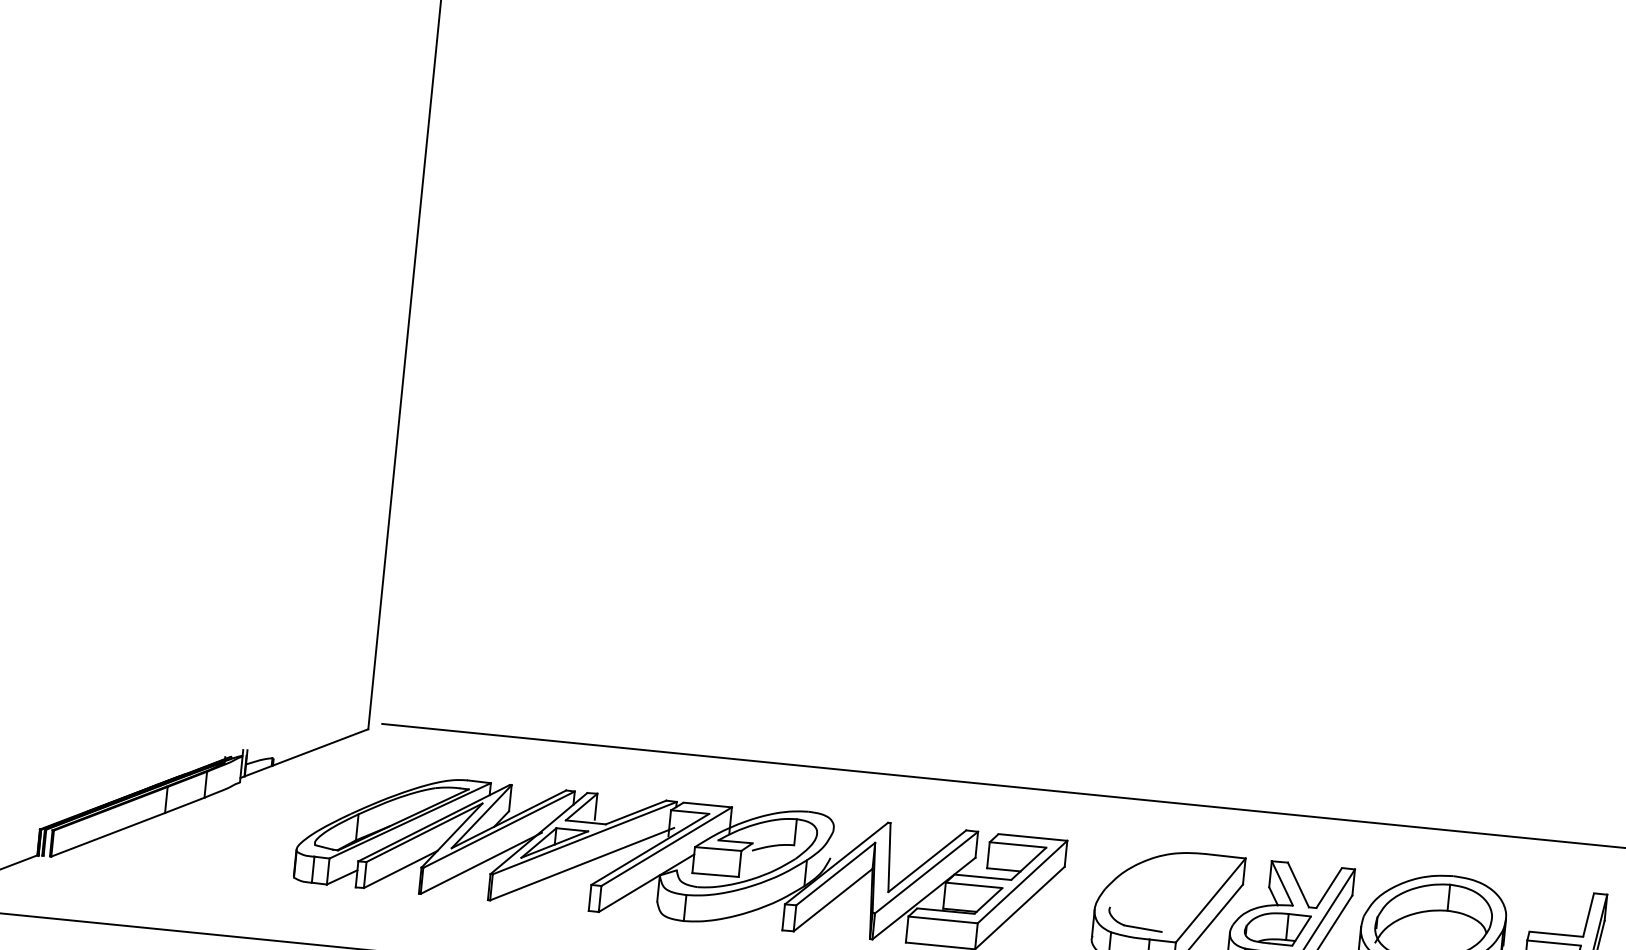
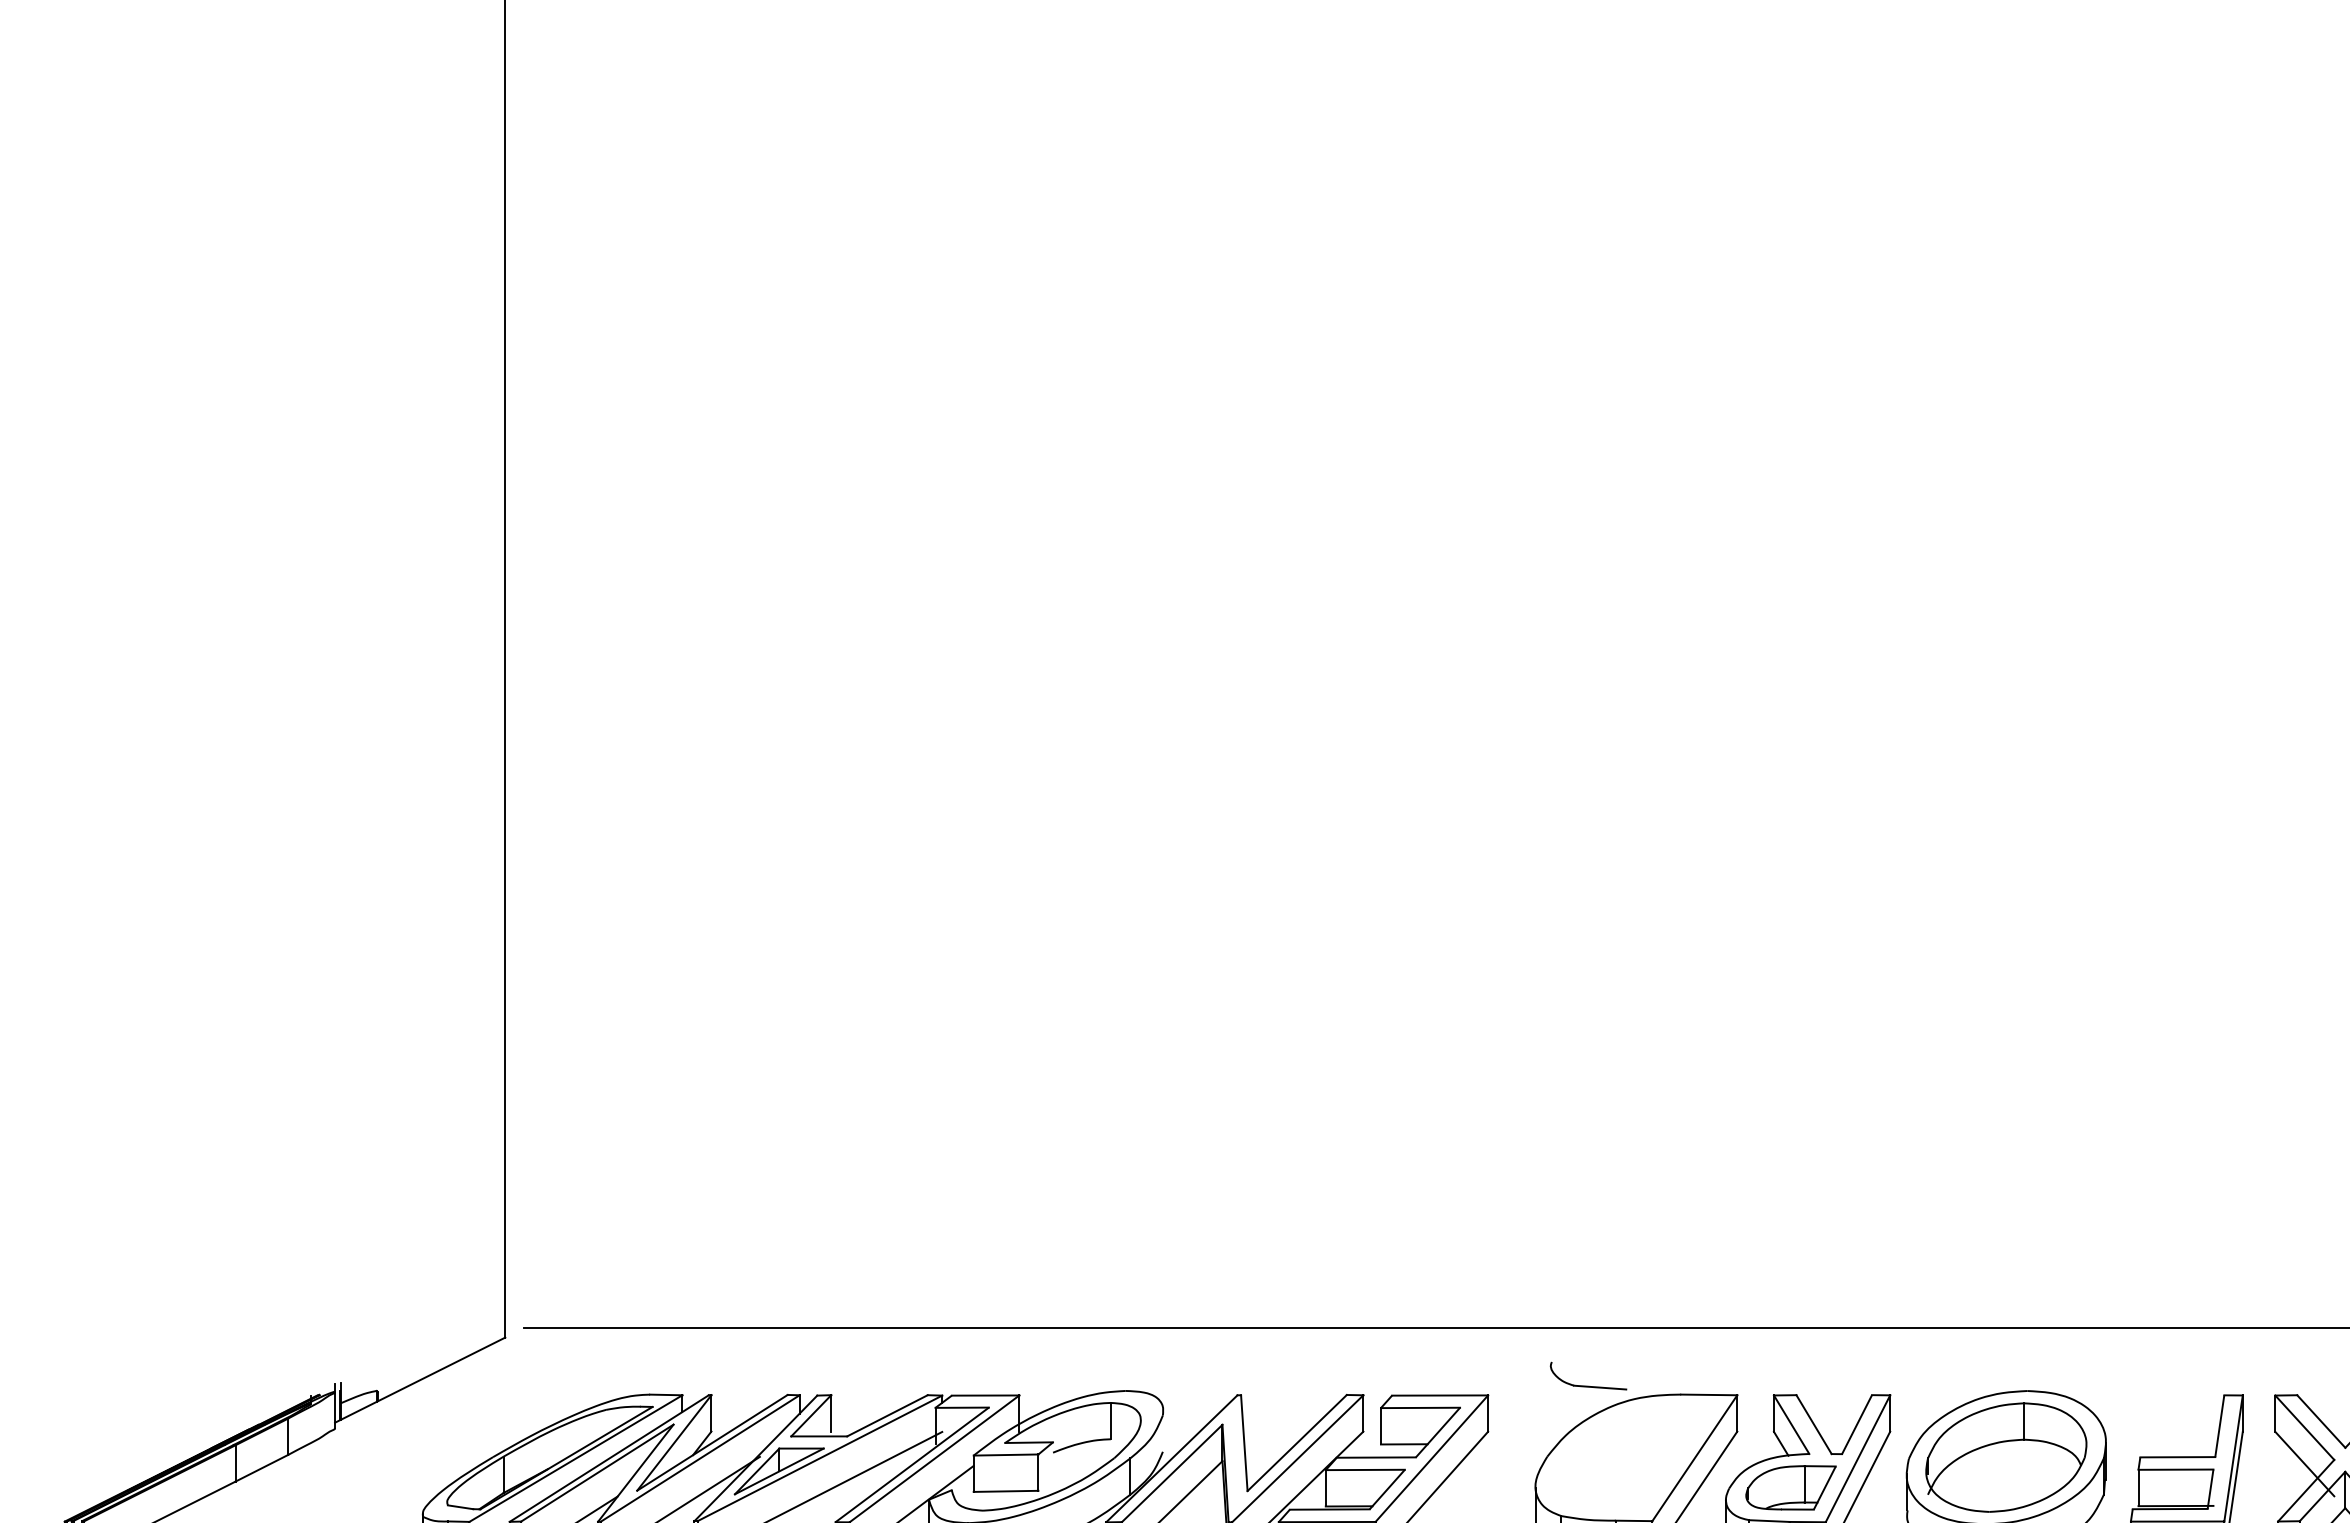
part: (1134, 926) -> (1588, 1385), moved

